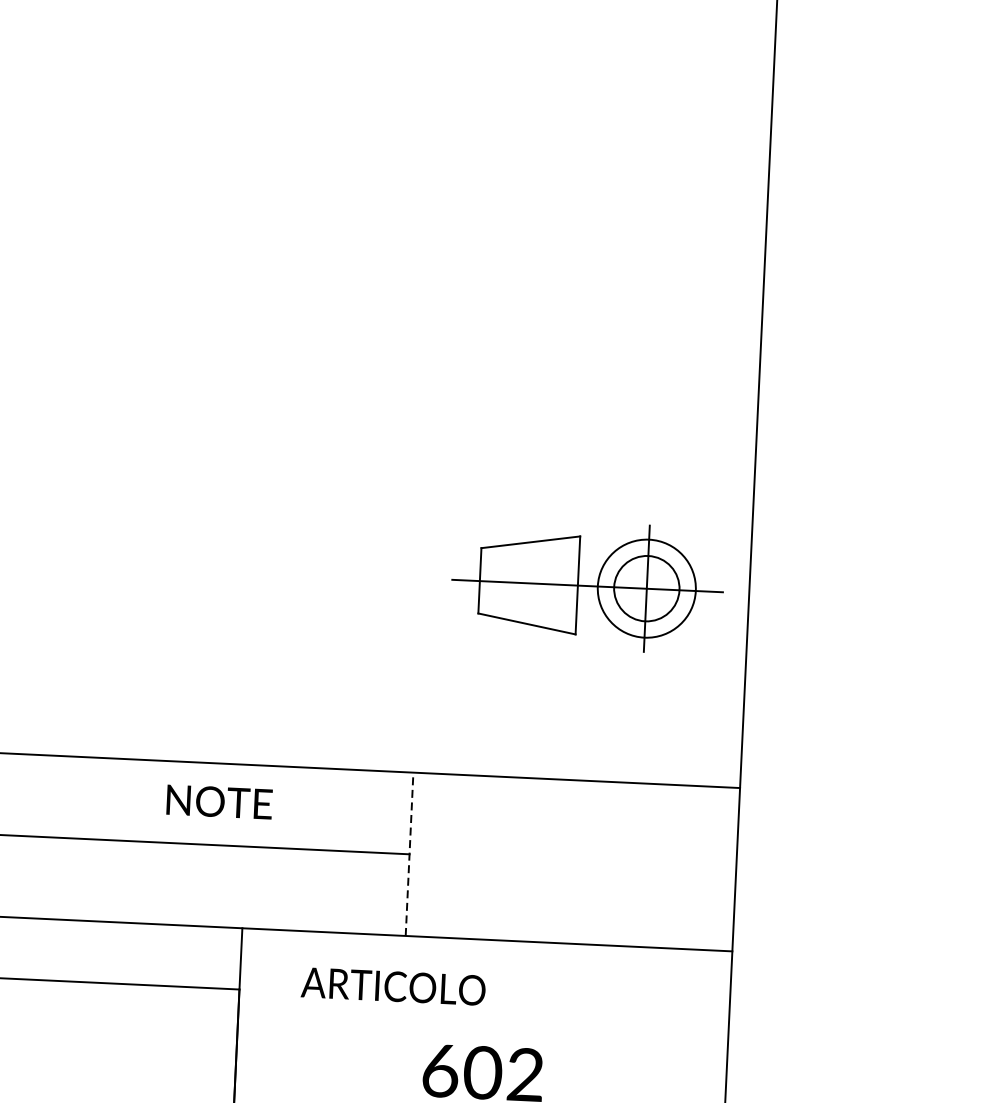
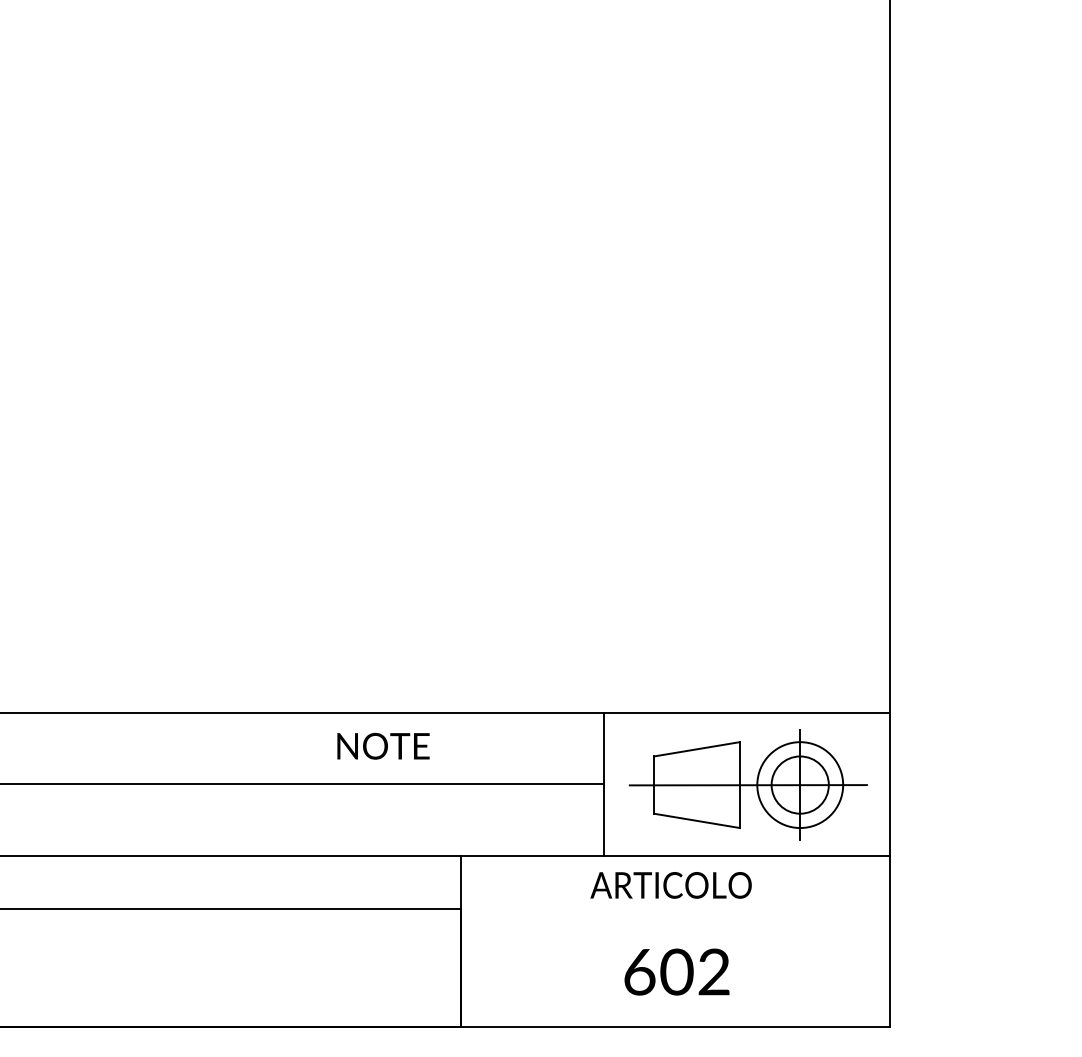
part: (586, 585) -> (747, 784), moved
text: (219, 801) -> (383, 745), moved
line: (409, 854) -> (603, 784), dashed -> solid
text: (392, 986) -> (670, 885), moved

